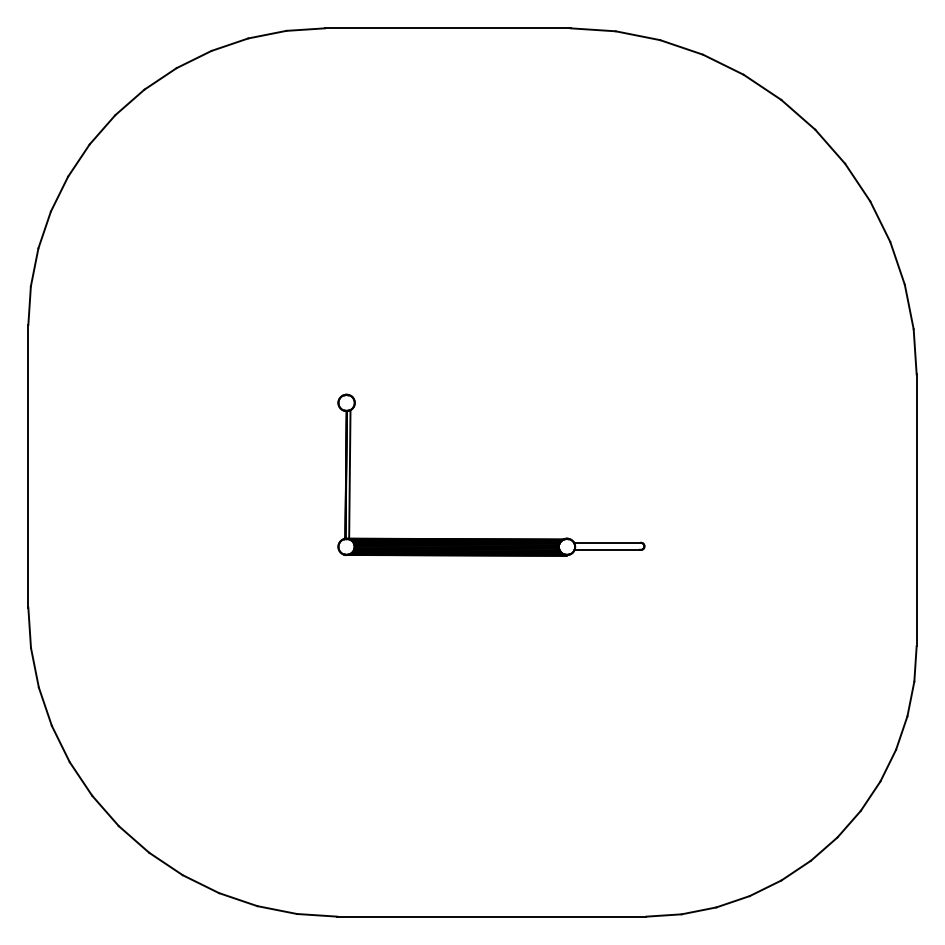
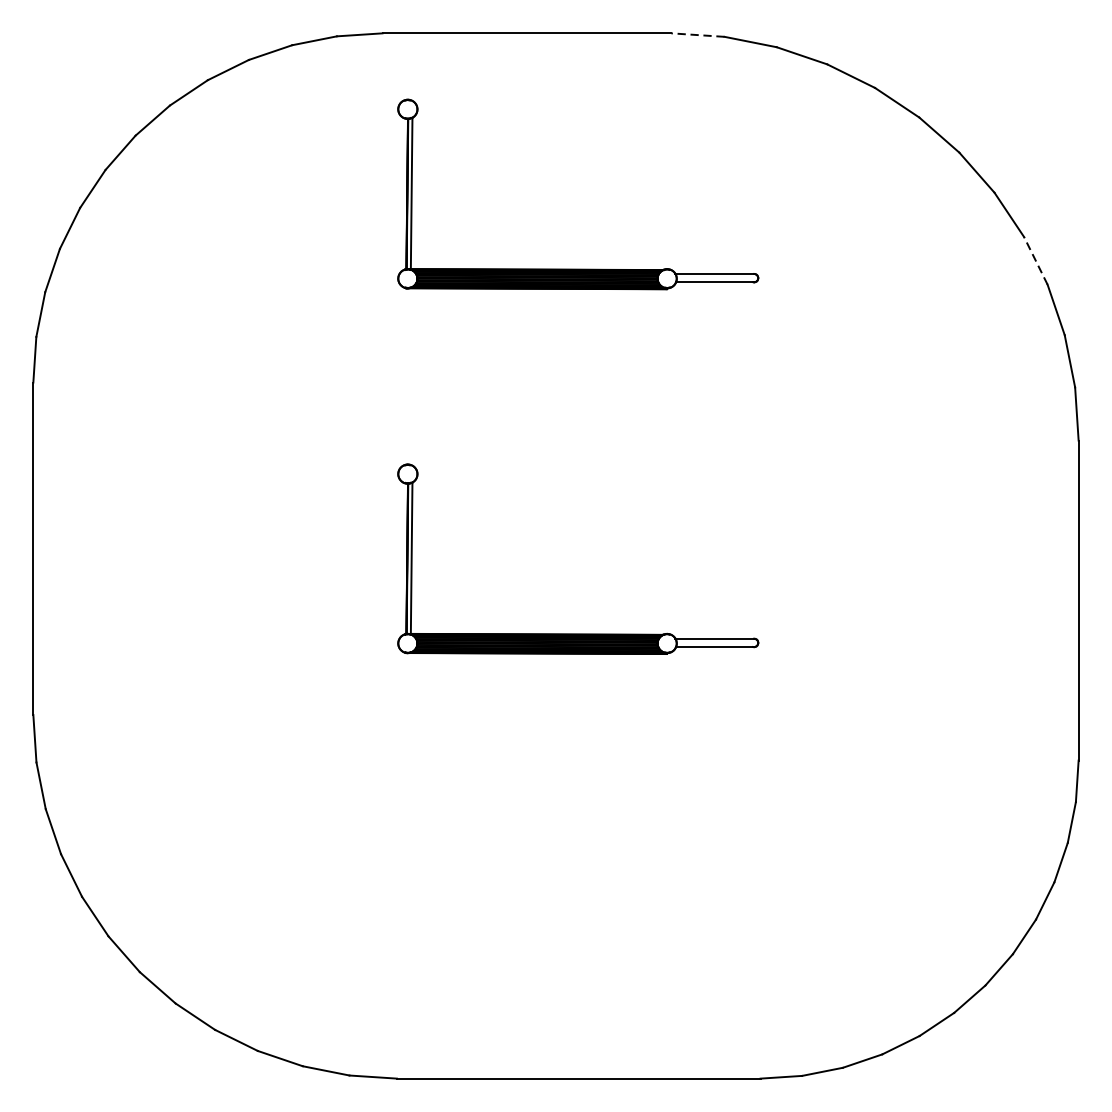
line: (593, 29) -> (698, 34), solid -> dashed
line: (880, 221) -> (1036, 260), solid -> dashed
part: (491, 228) -> (578, 268), added

